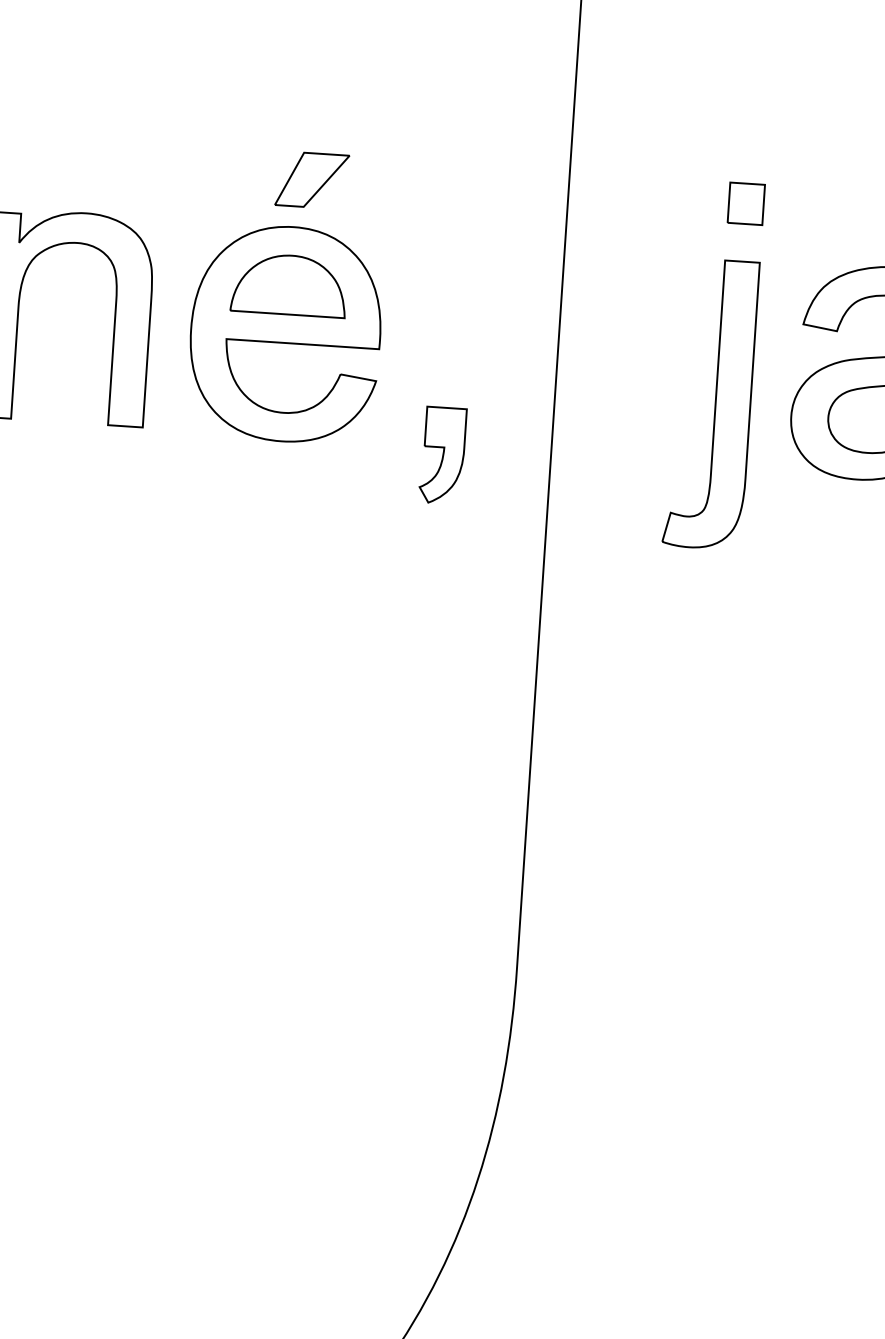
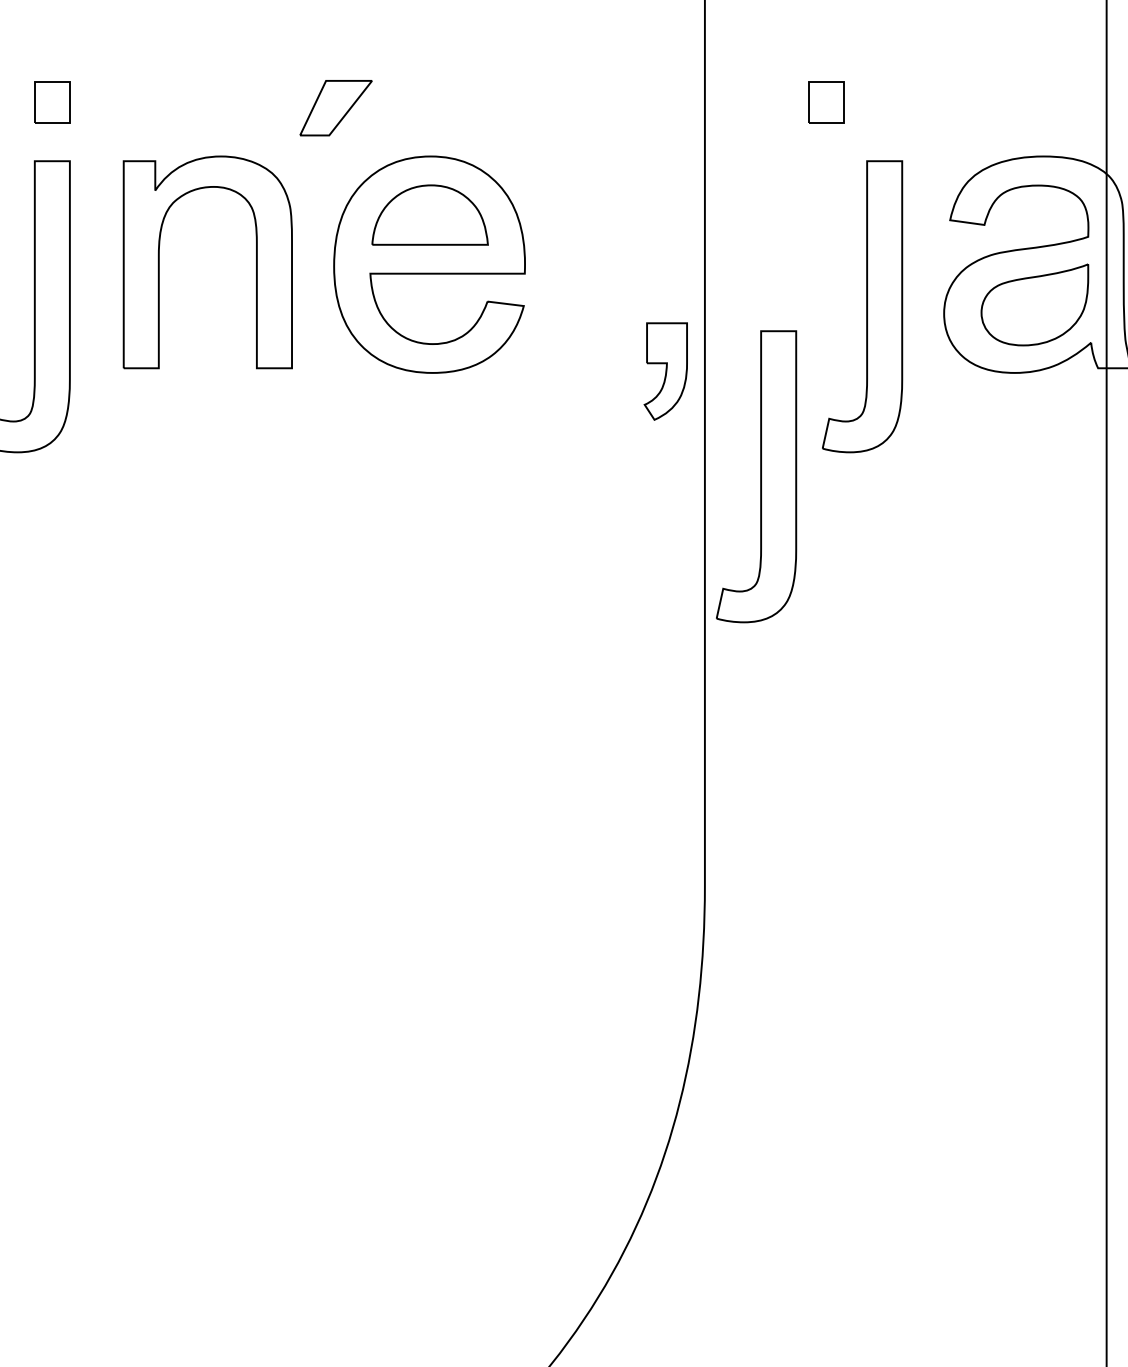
part: (311, 180) -> (335, 108), moved
part: (746, 203) -> (826, 102), moved
part: (442, 455) -> (665, 371), moved
part: (595, 565) -> (756, 476), added

